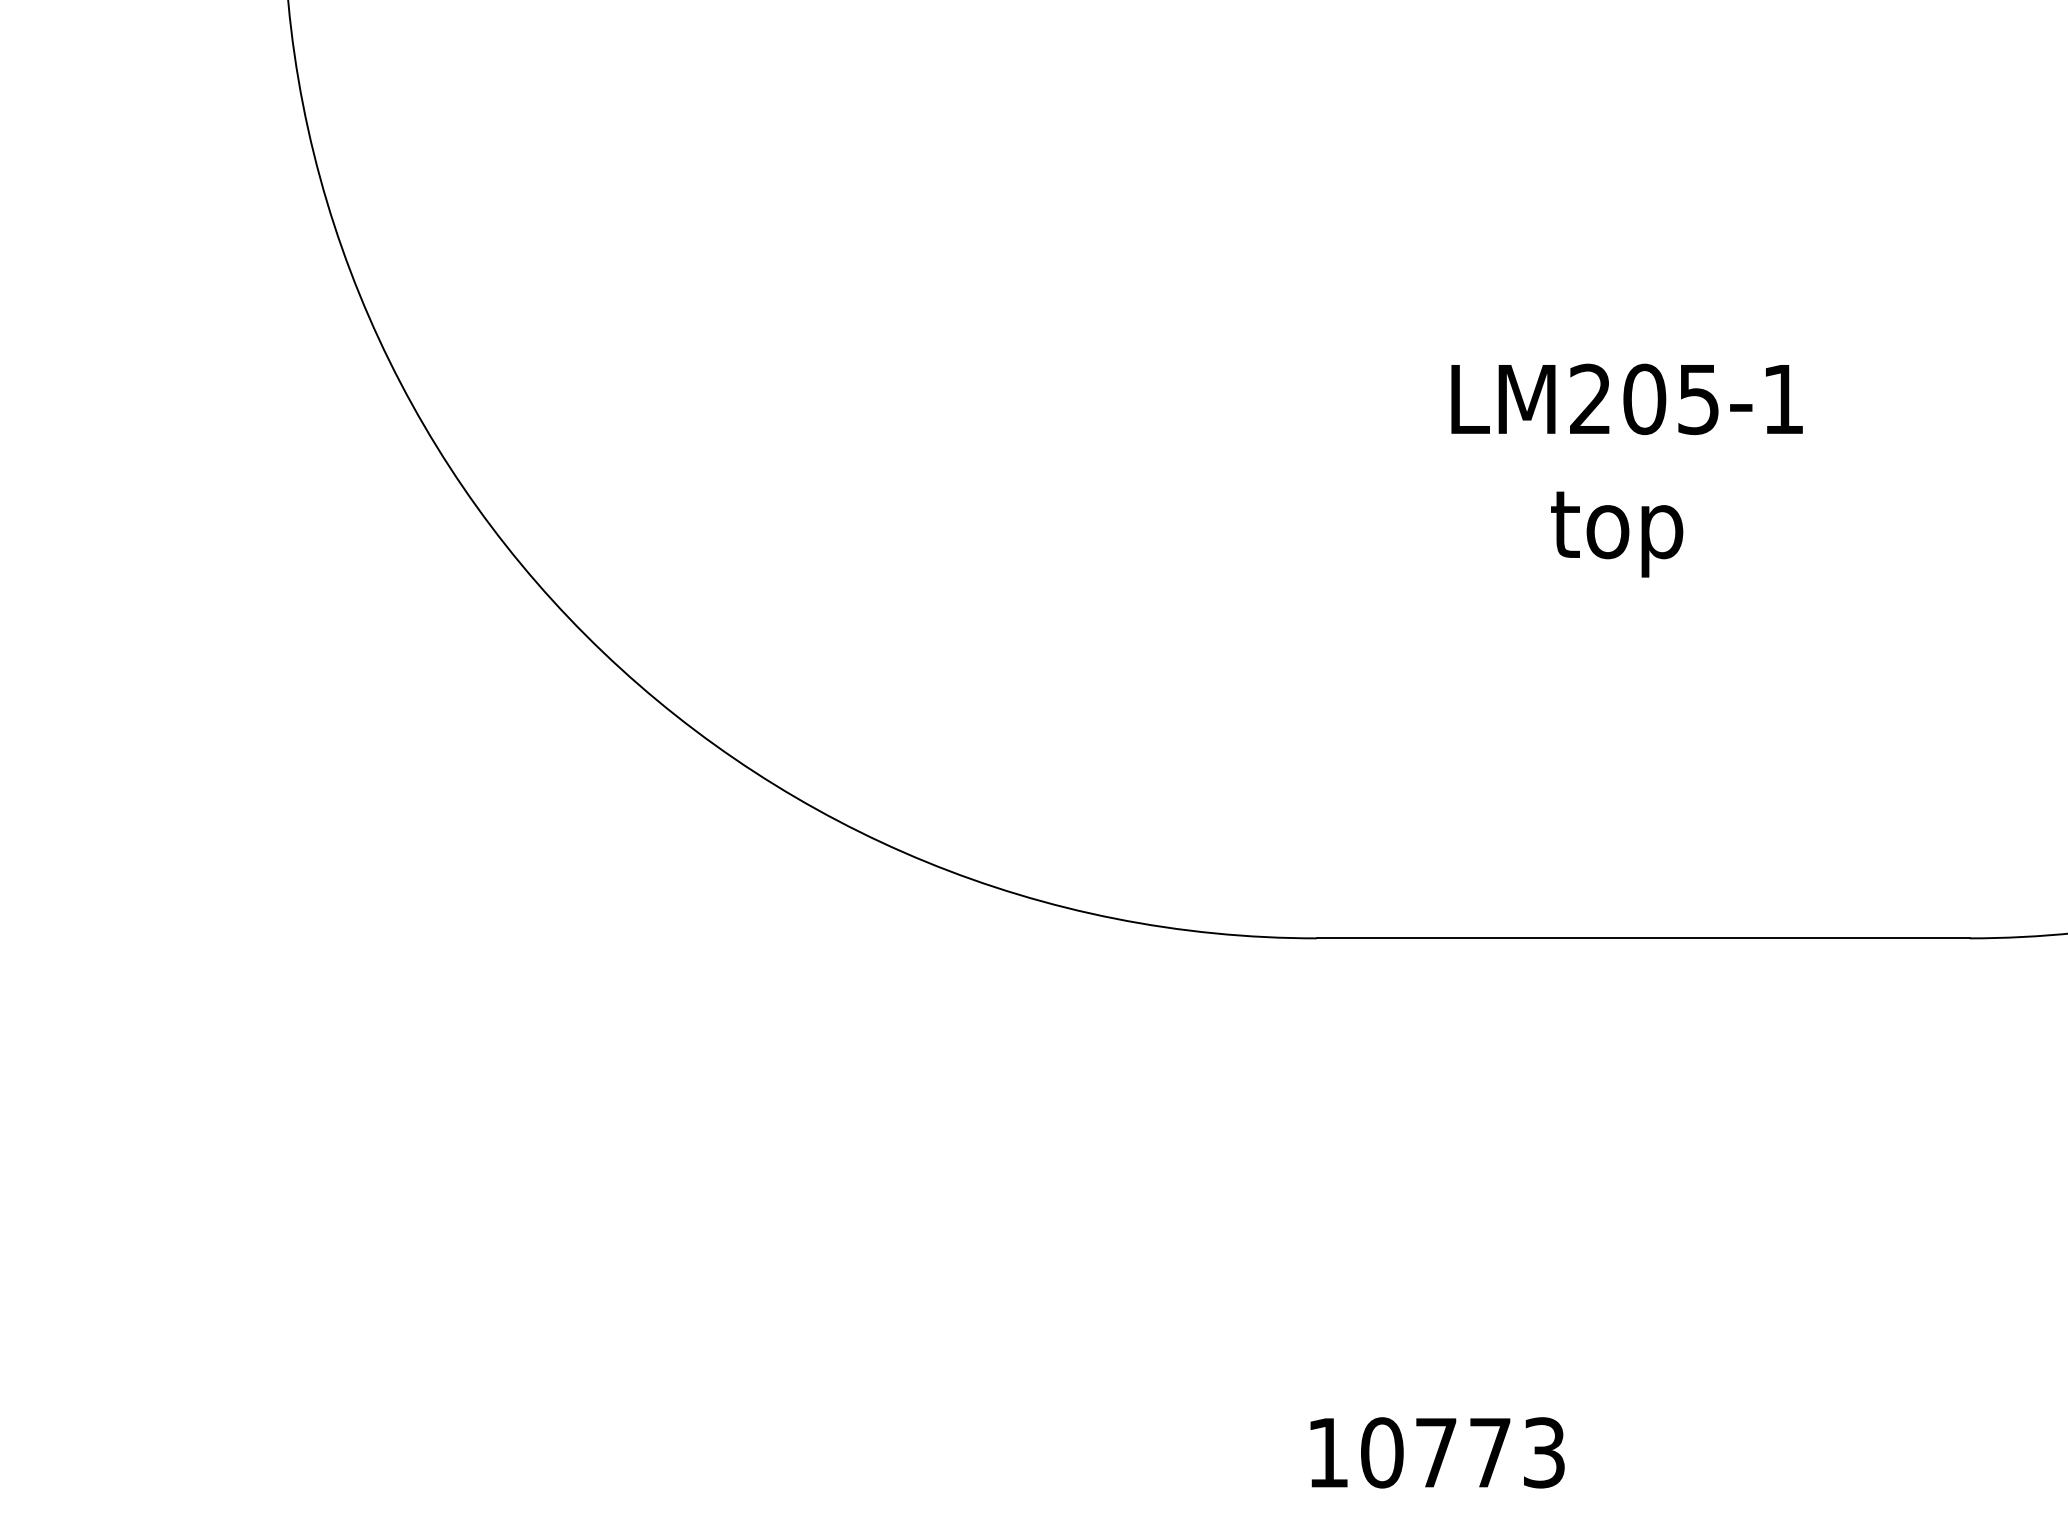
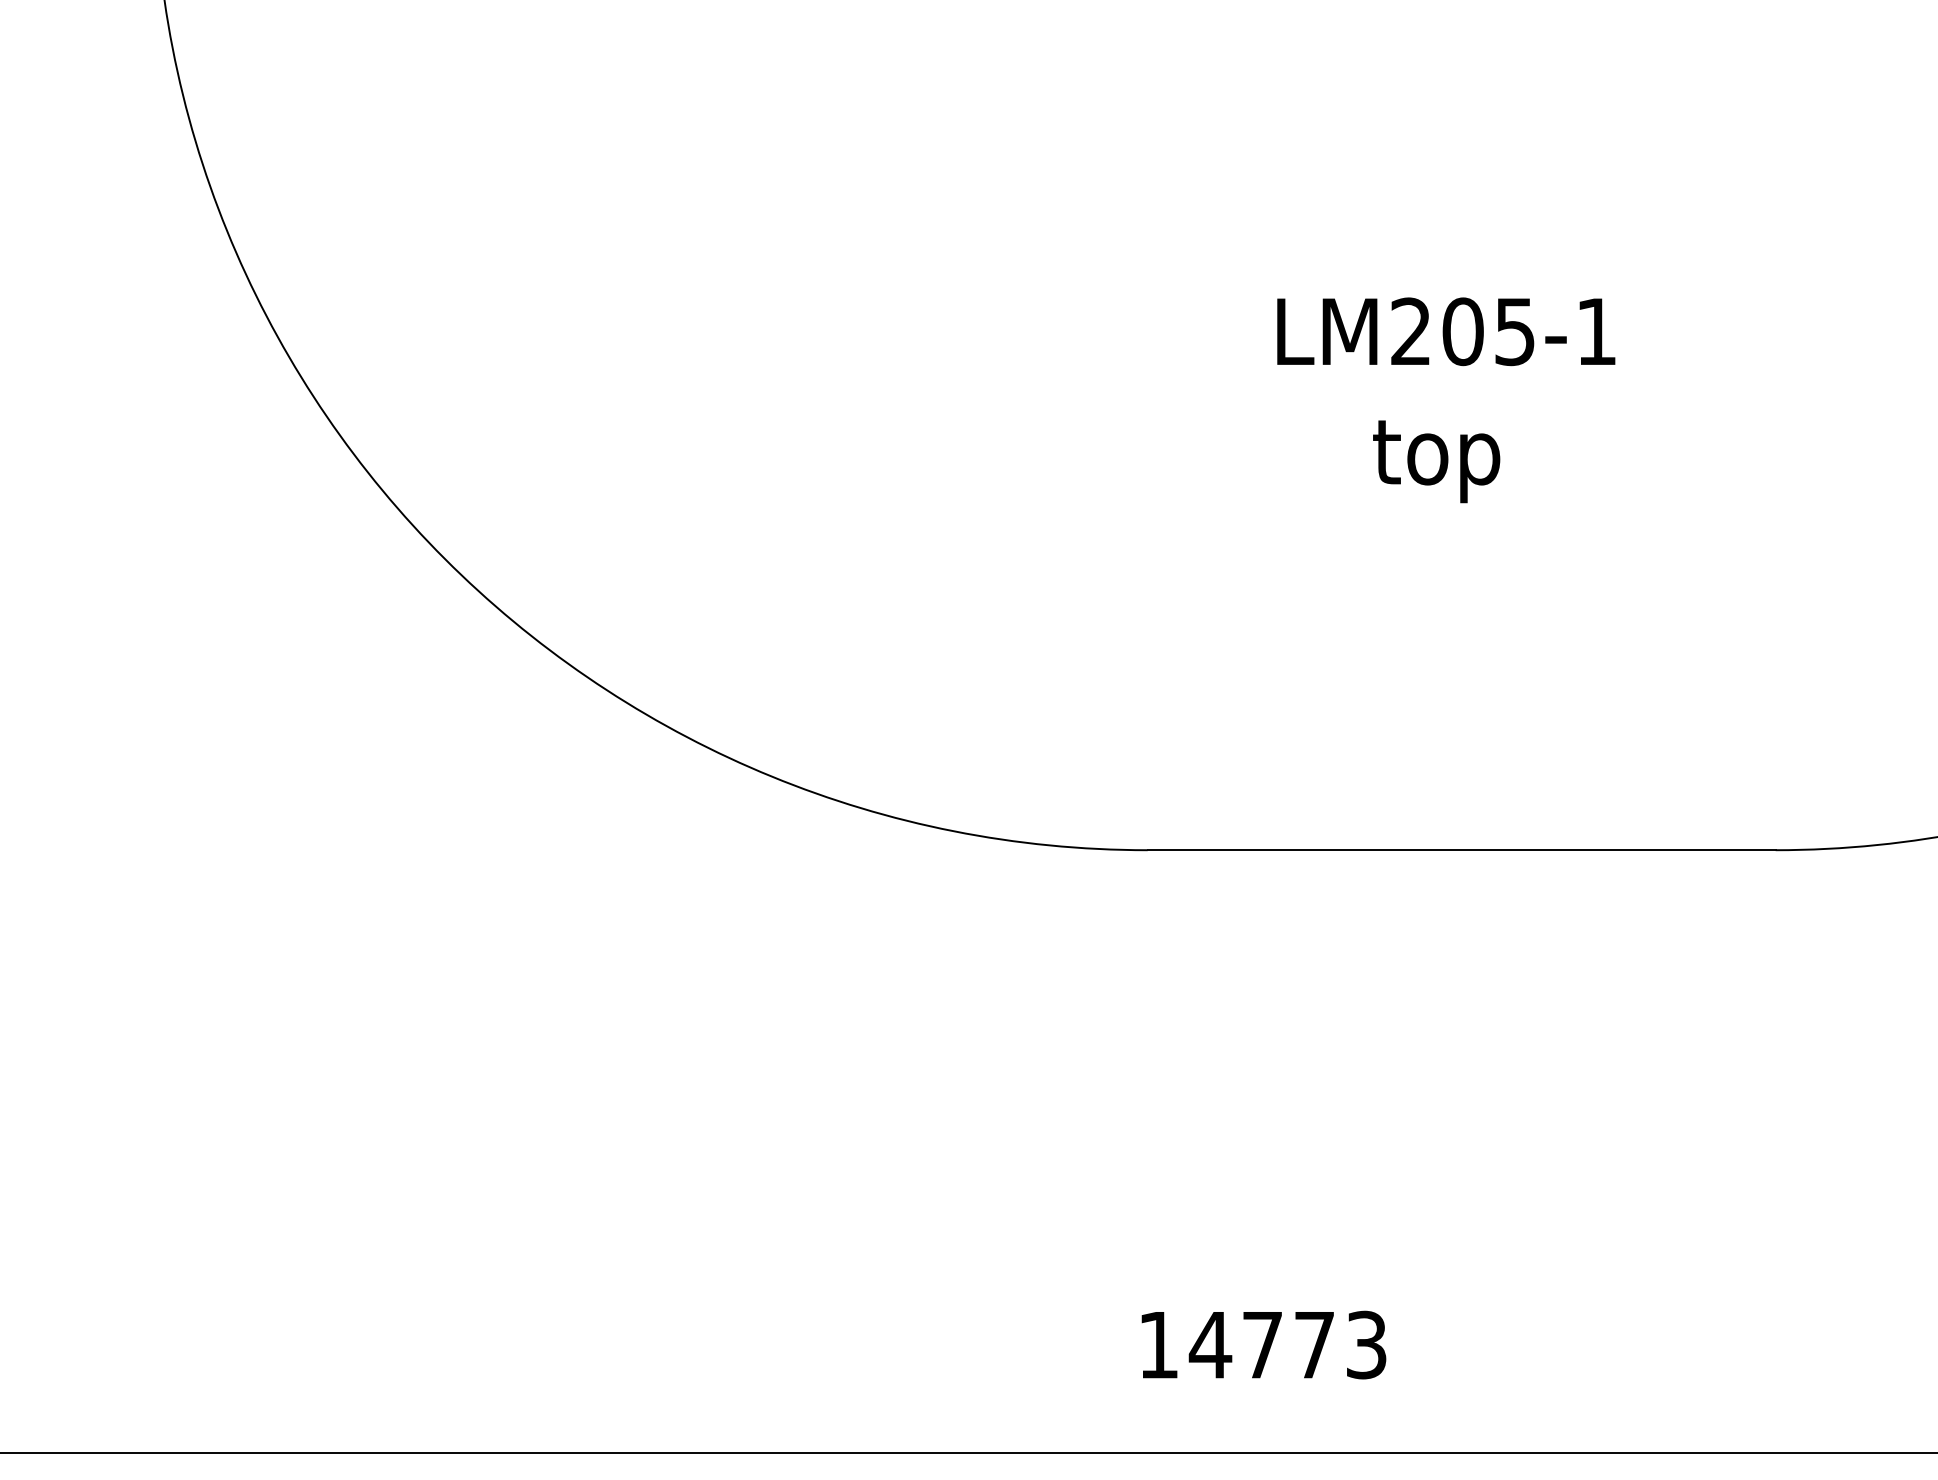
text: (1381, 1452) -> (1210, 1344), 10773 -> 14773

